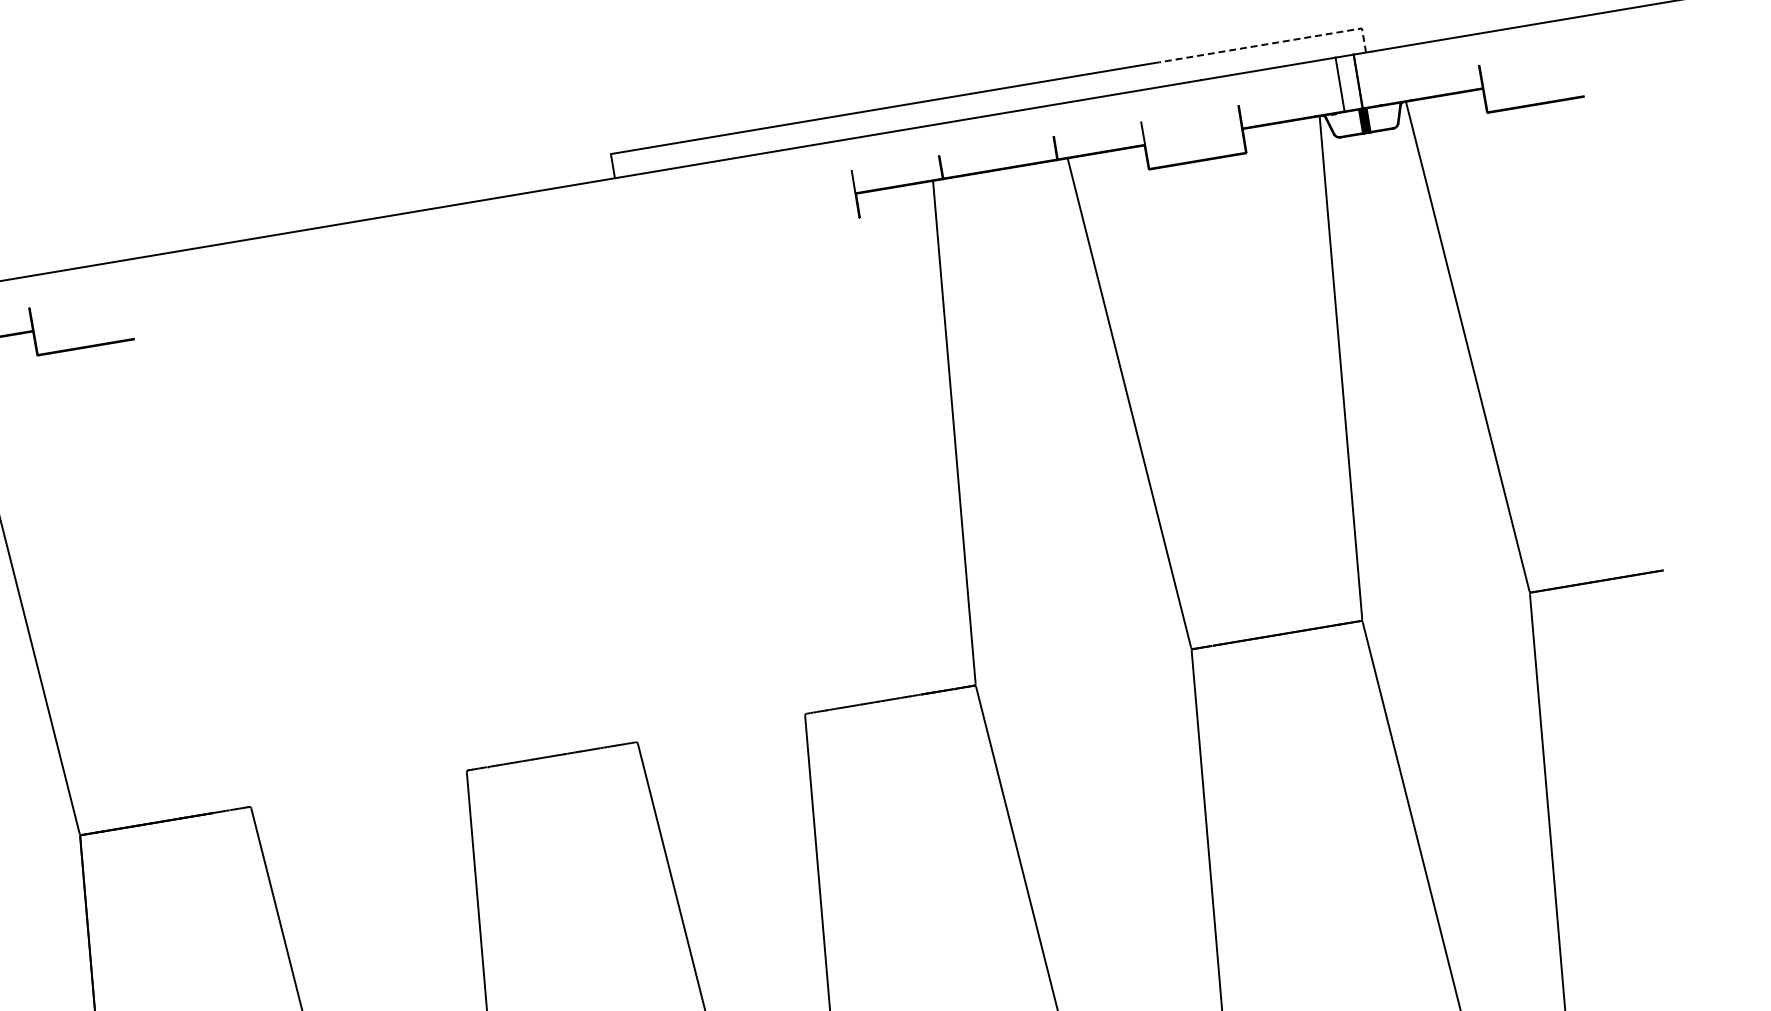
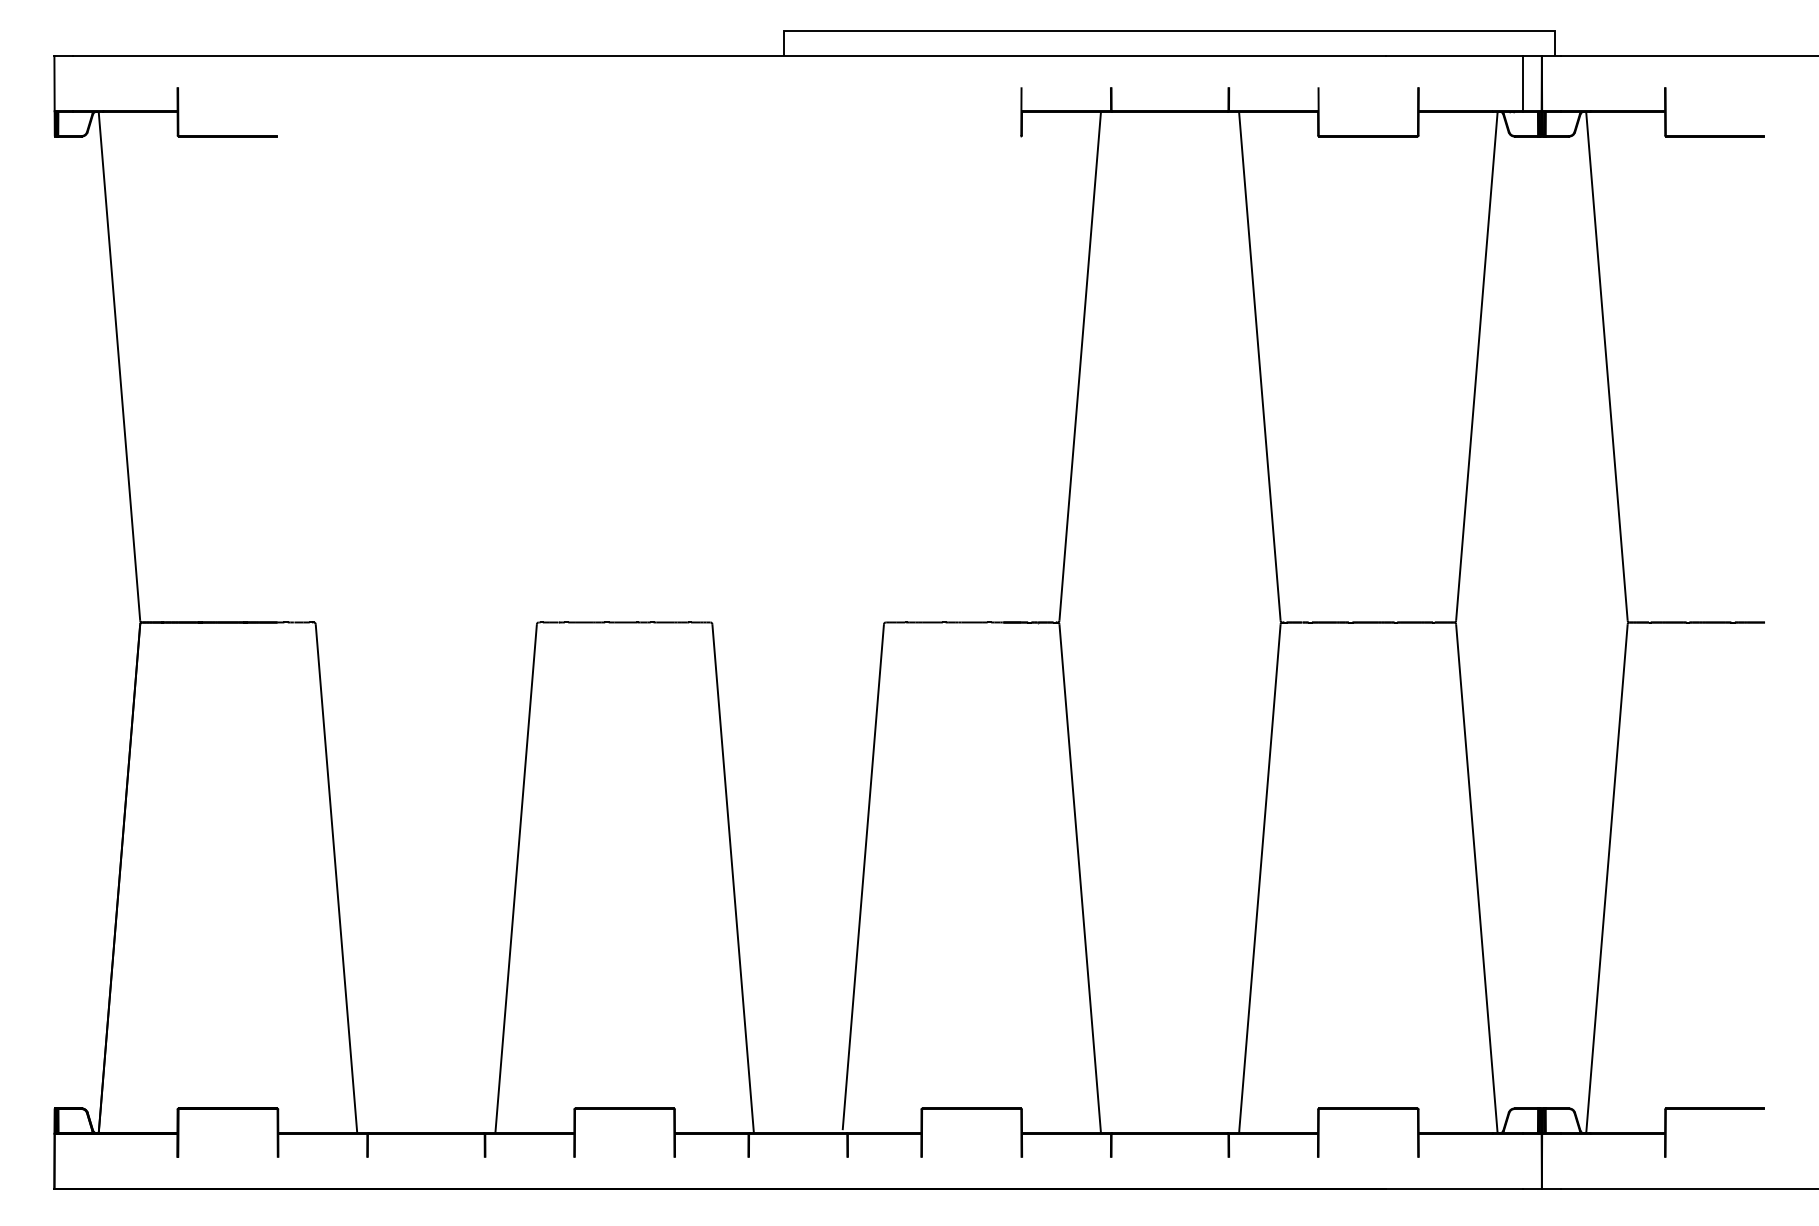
line: (1273, 43) -> (1463, 31), dashed -> solid

